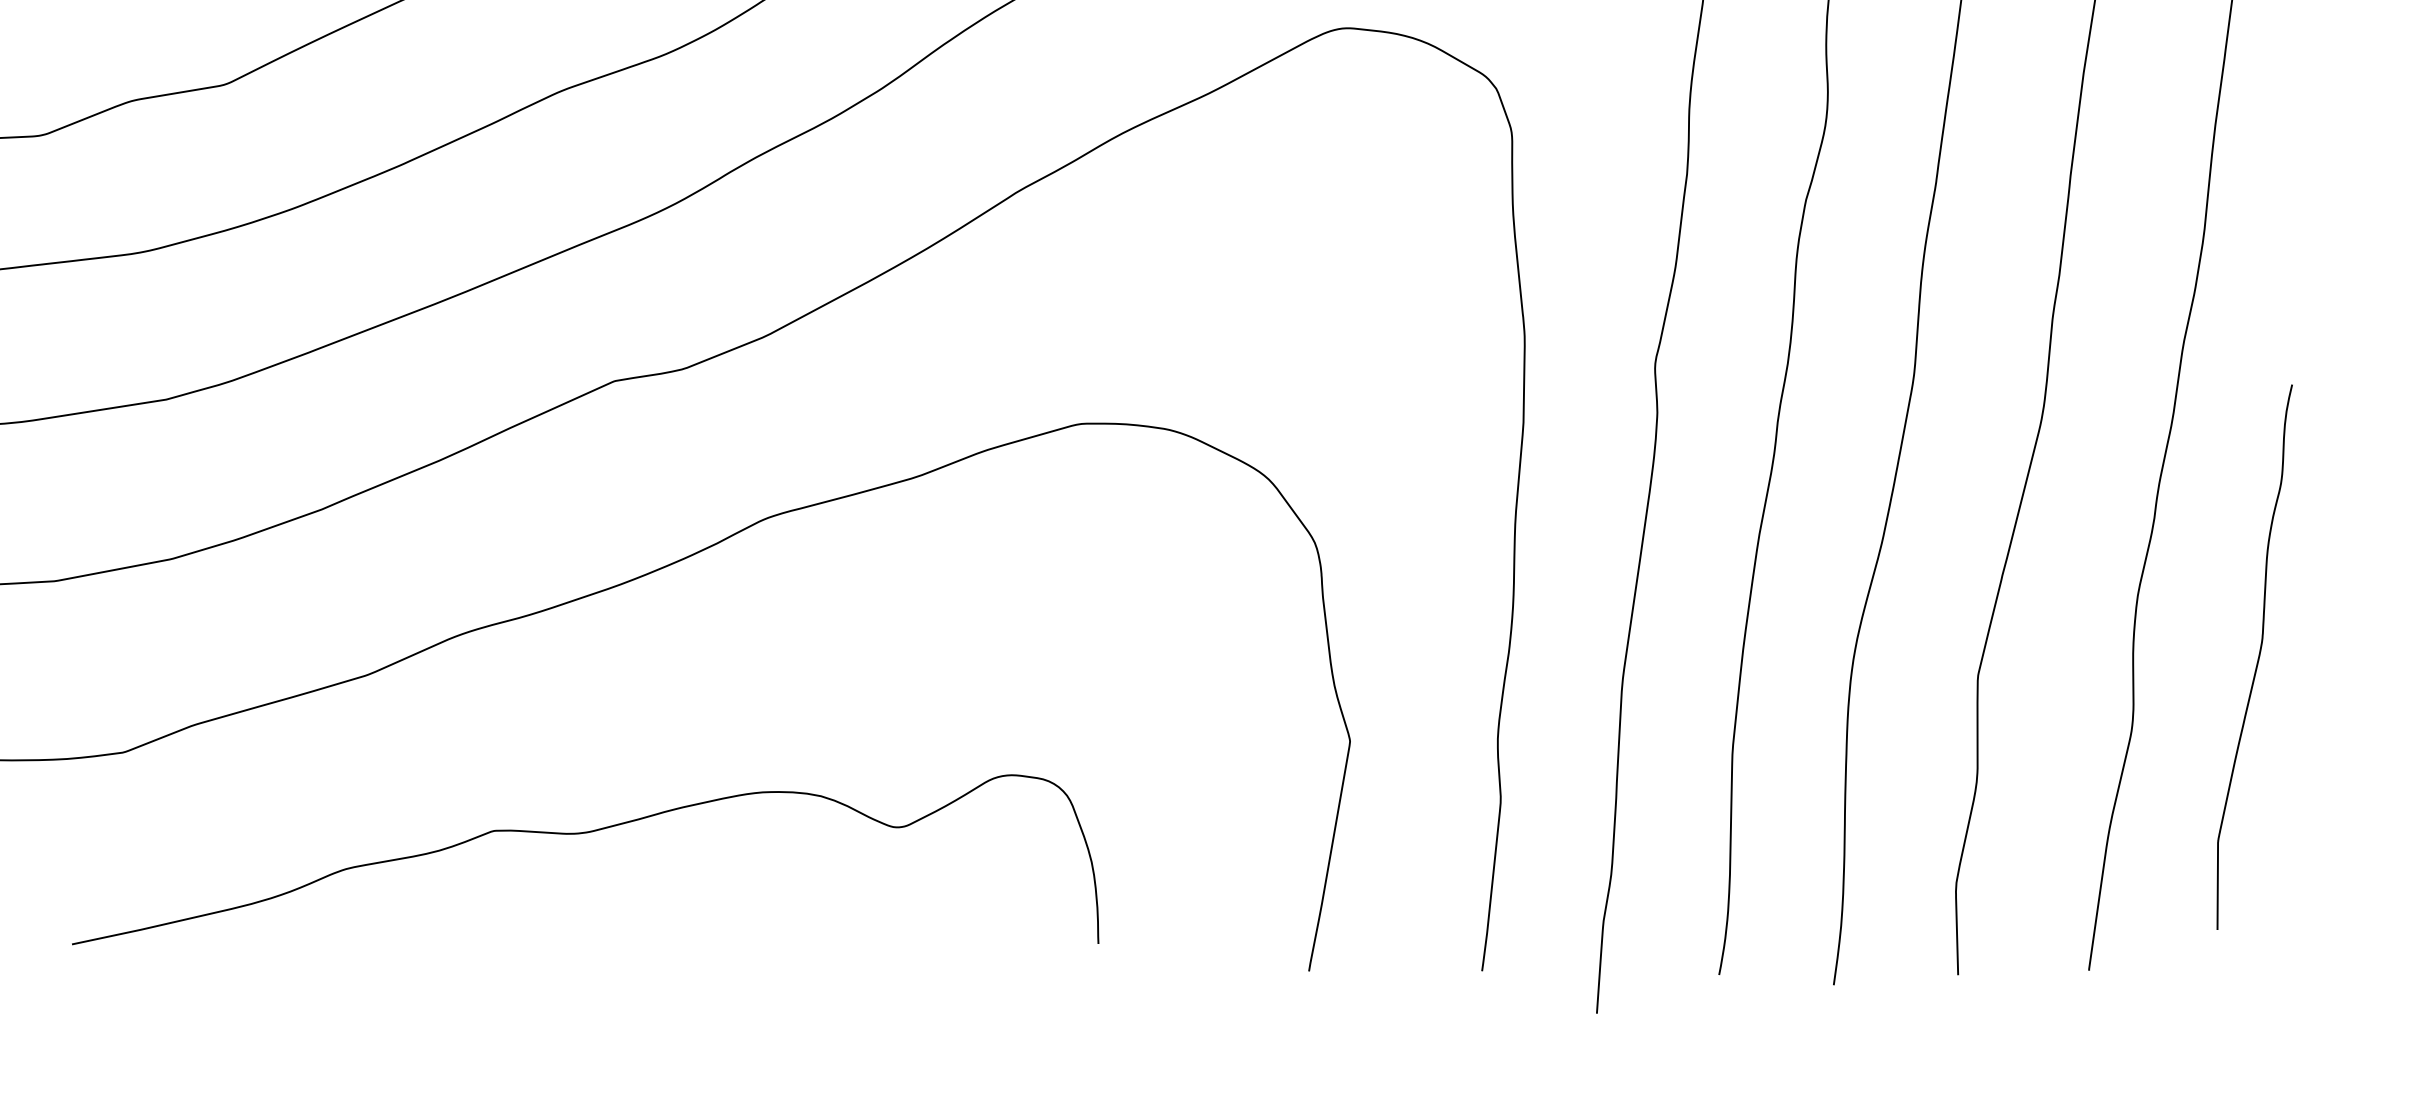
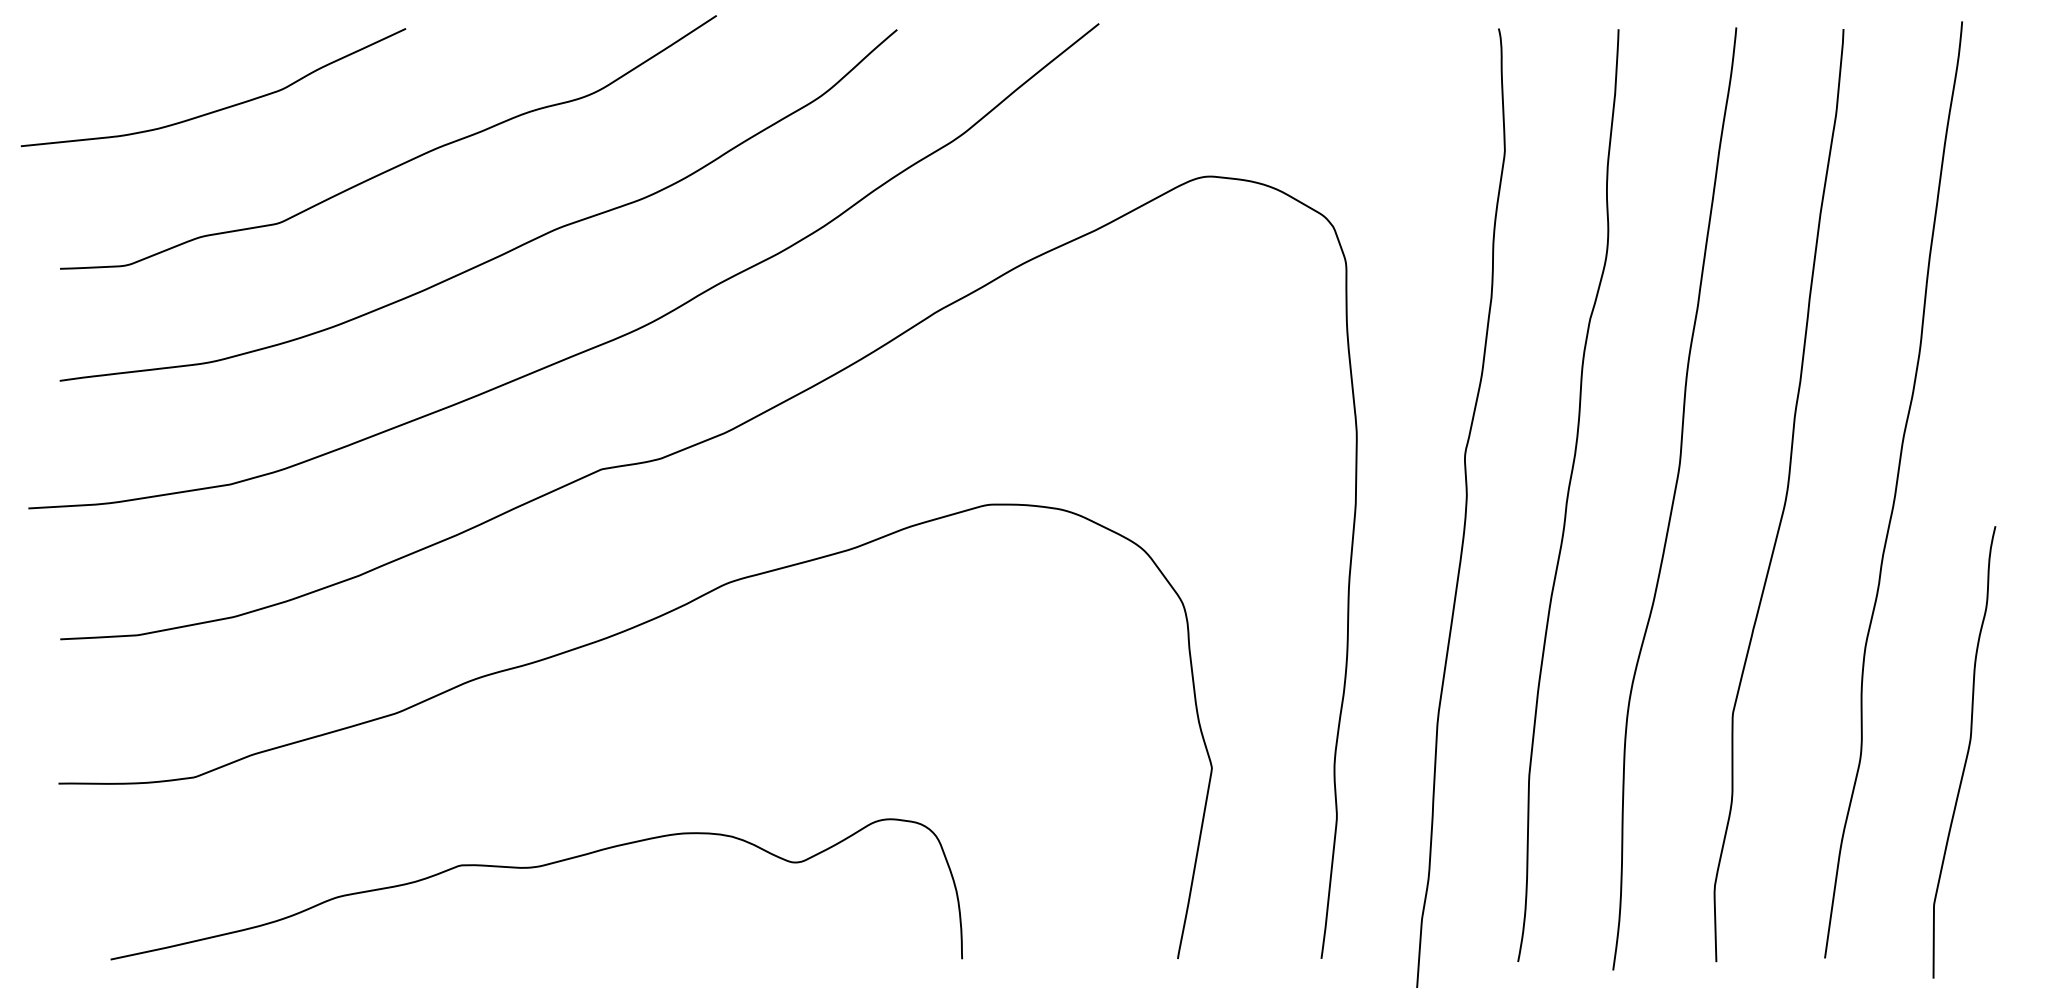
curve: (2257, 658) -> (1966, 753), moved
curve: (581, 834) -> (533, 868), moved

